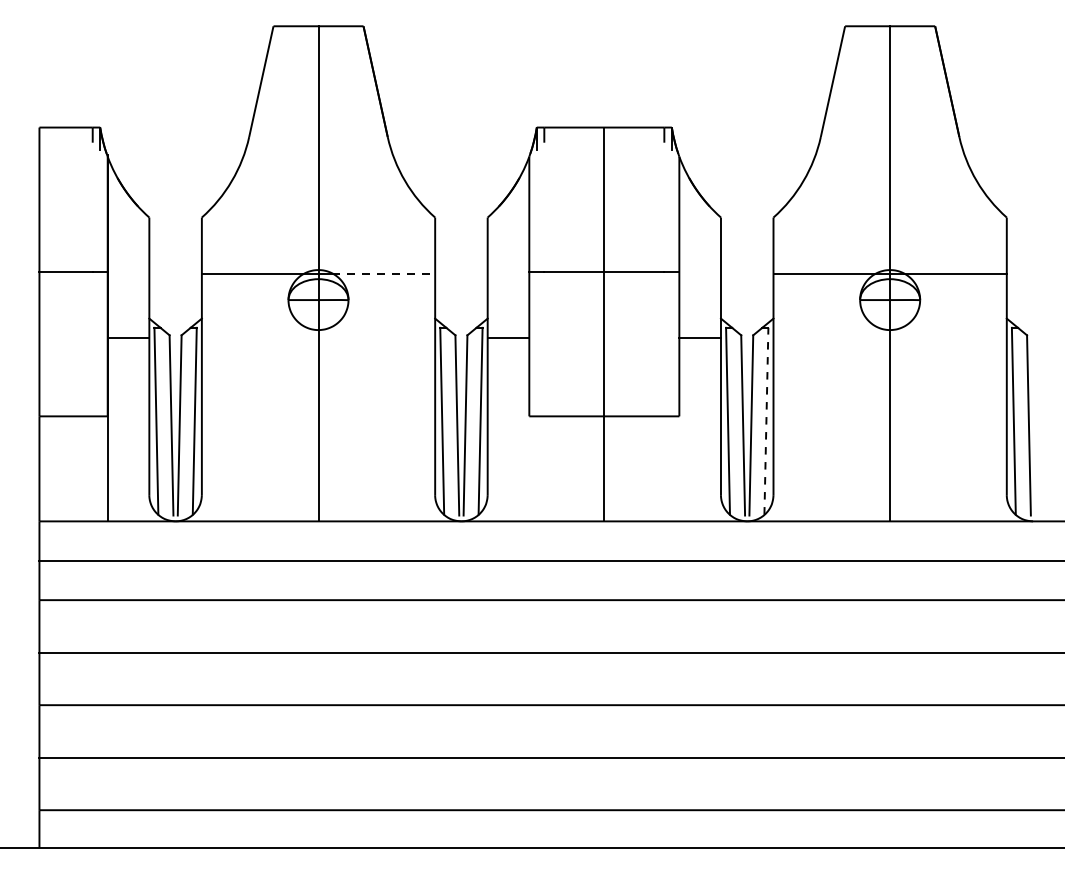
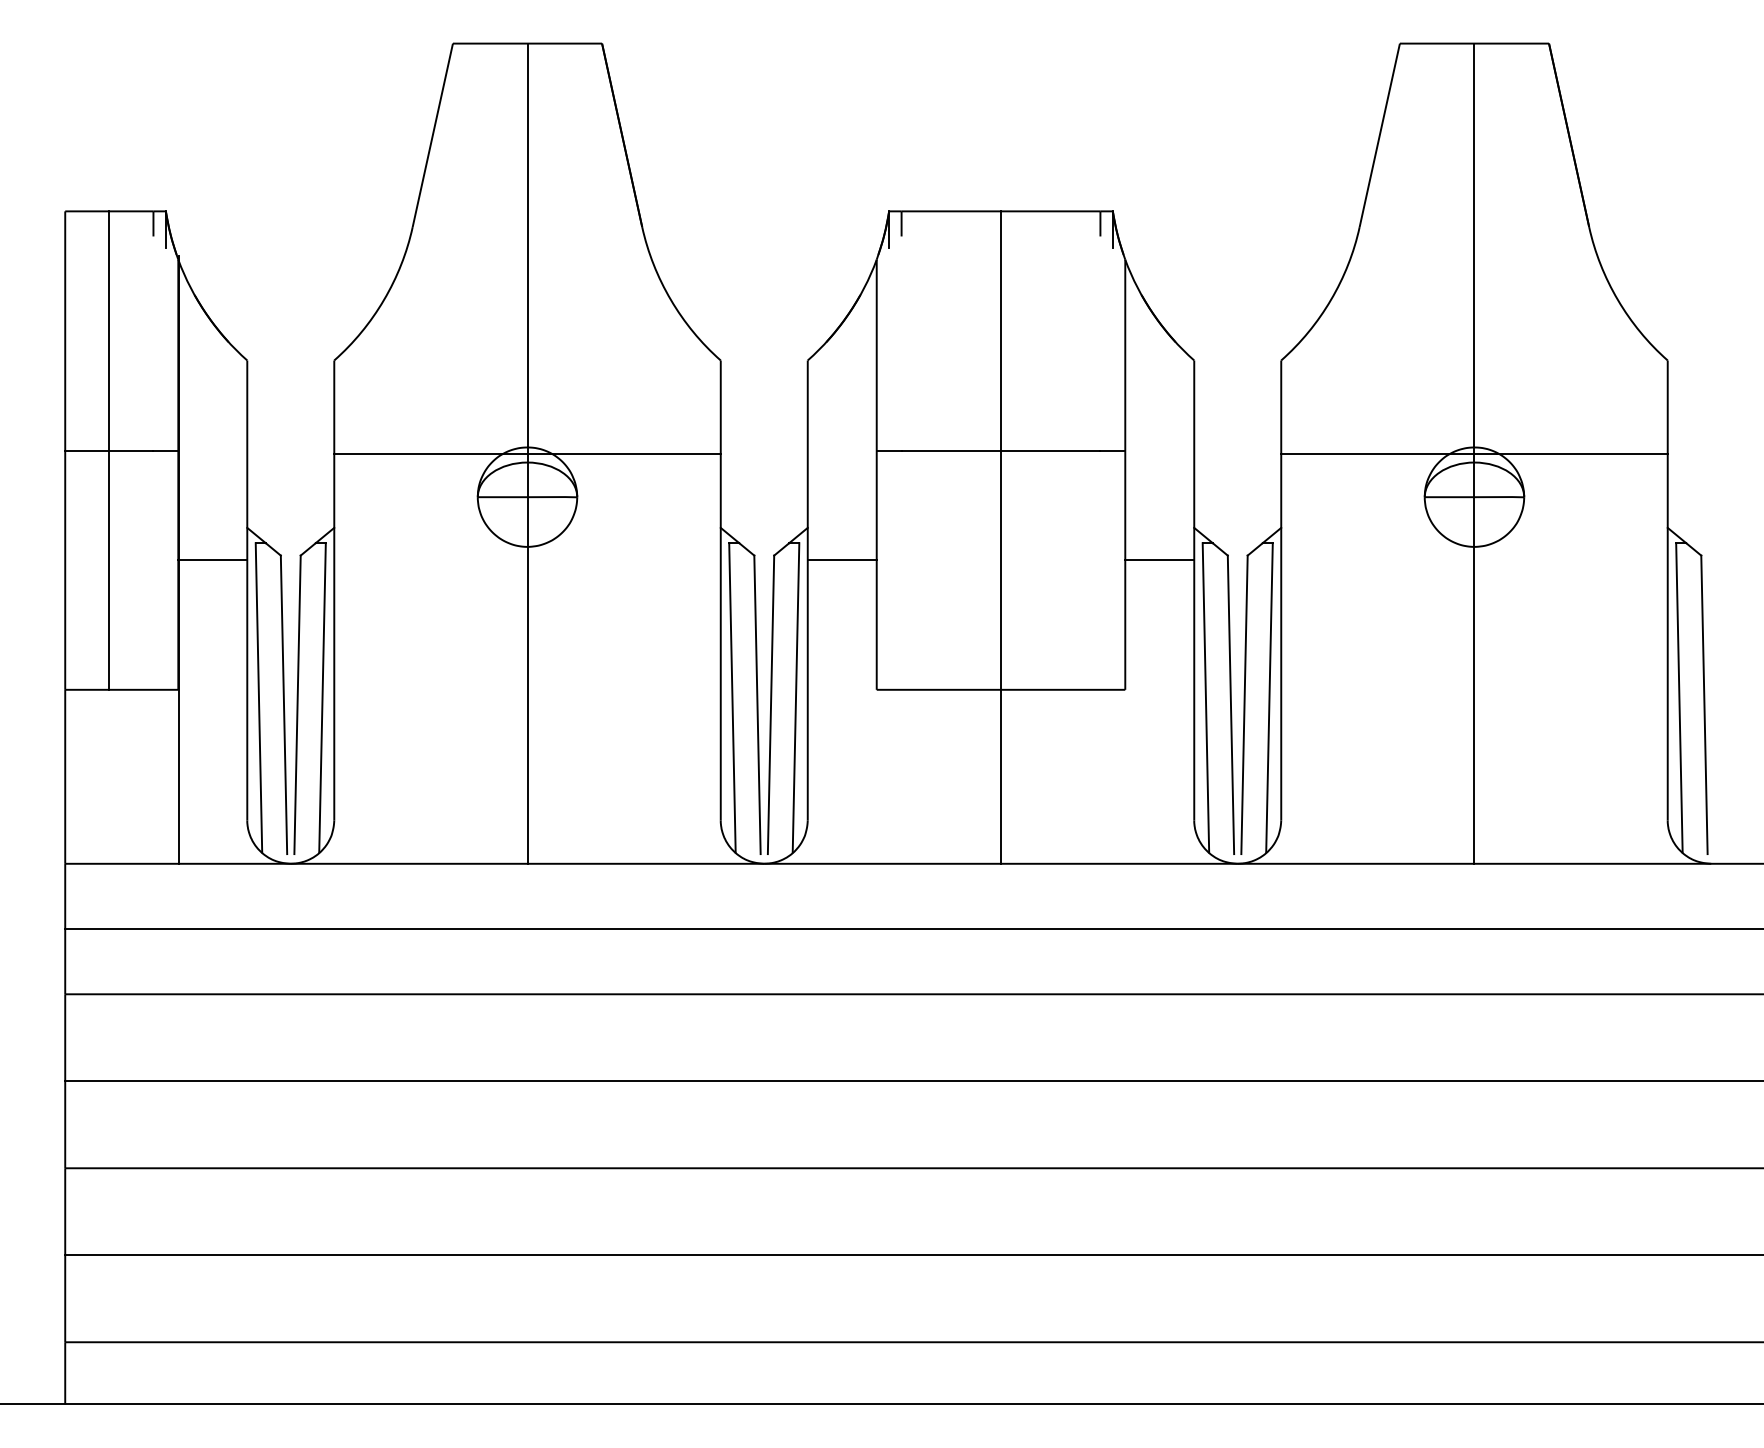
line: (66, 271) -> (110, 449), added
line: (384, 273) -> (636, 453), dashed -> solid
line: (766, 420) -> (1269, 696), dashed -> solid

